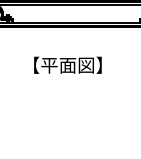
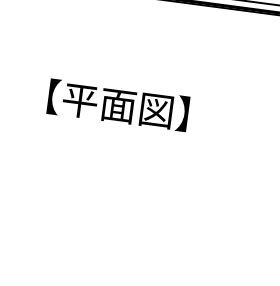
text: (67, 64) -> (117, 103), moved

